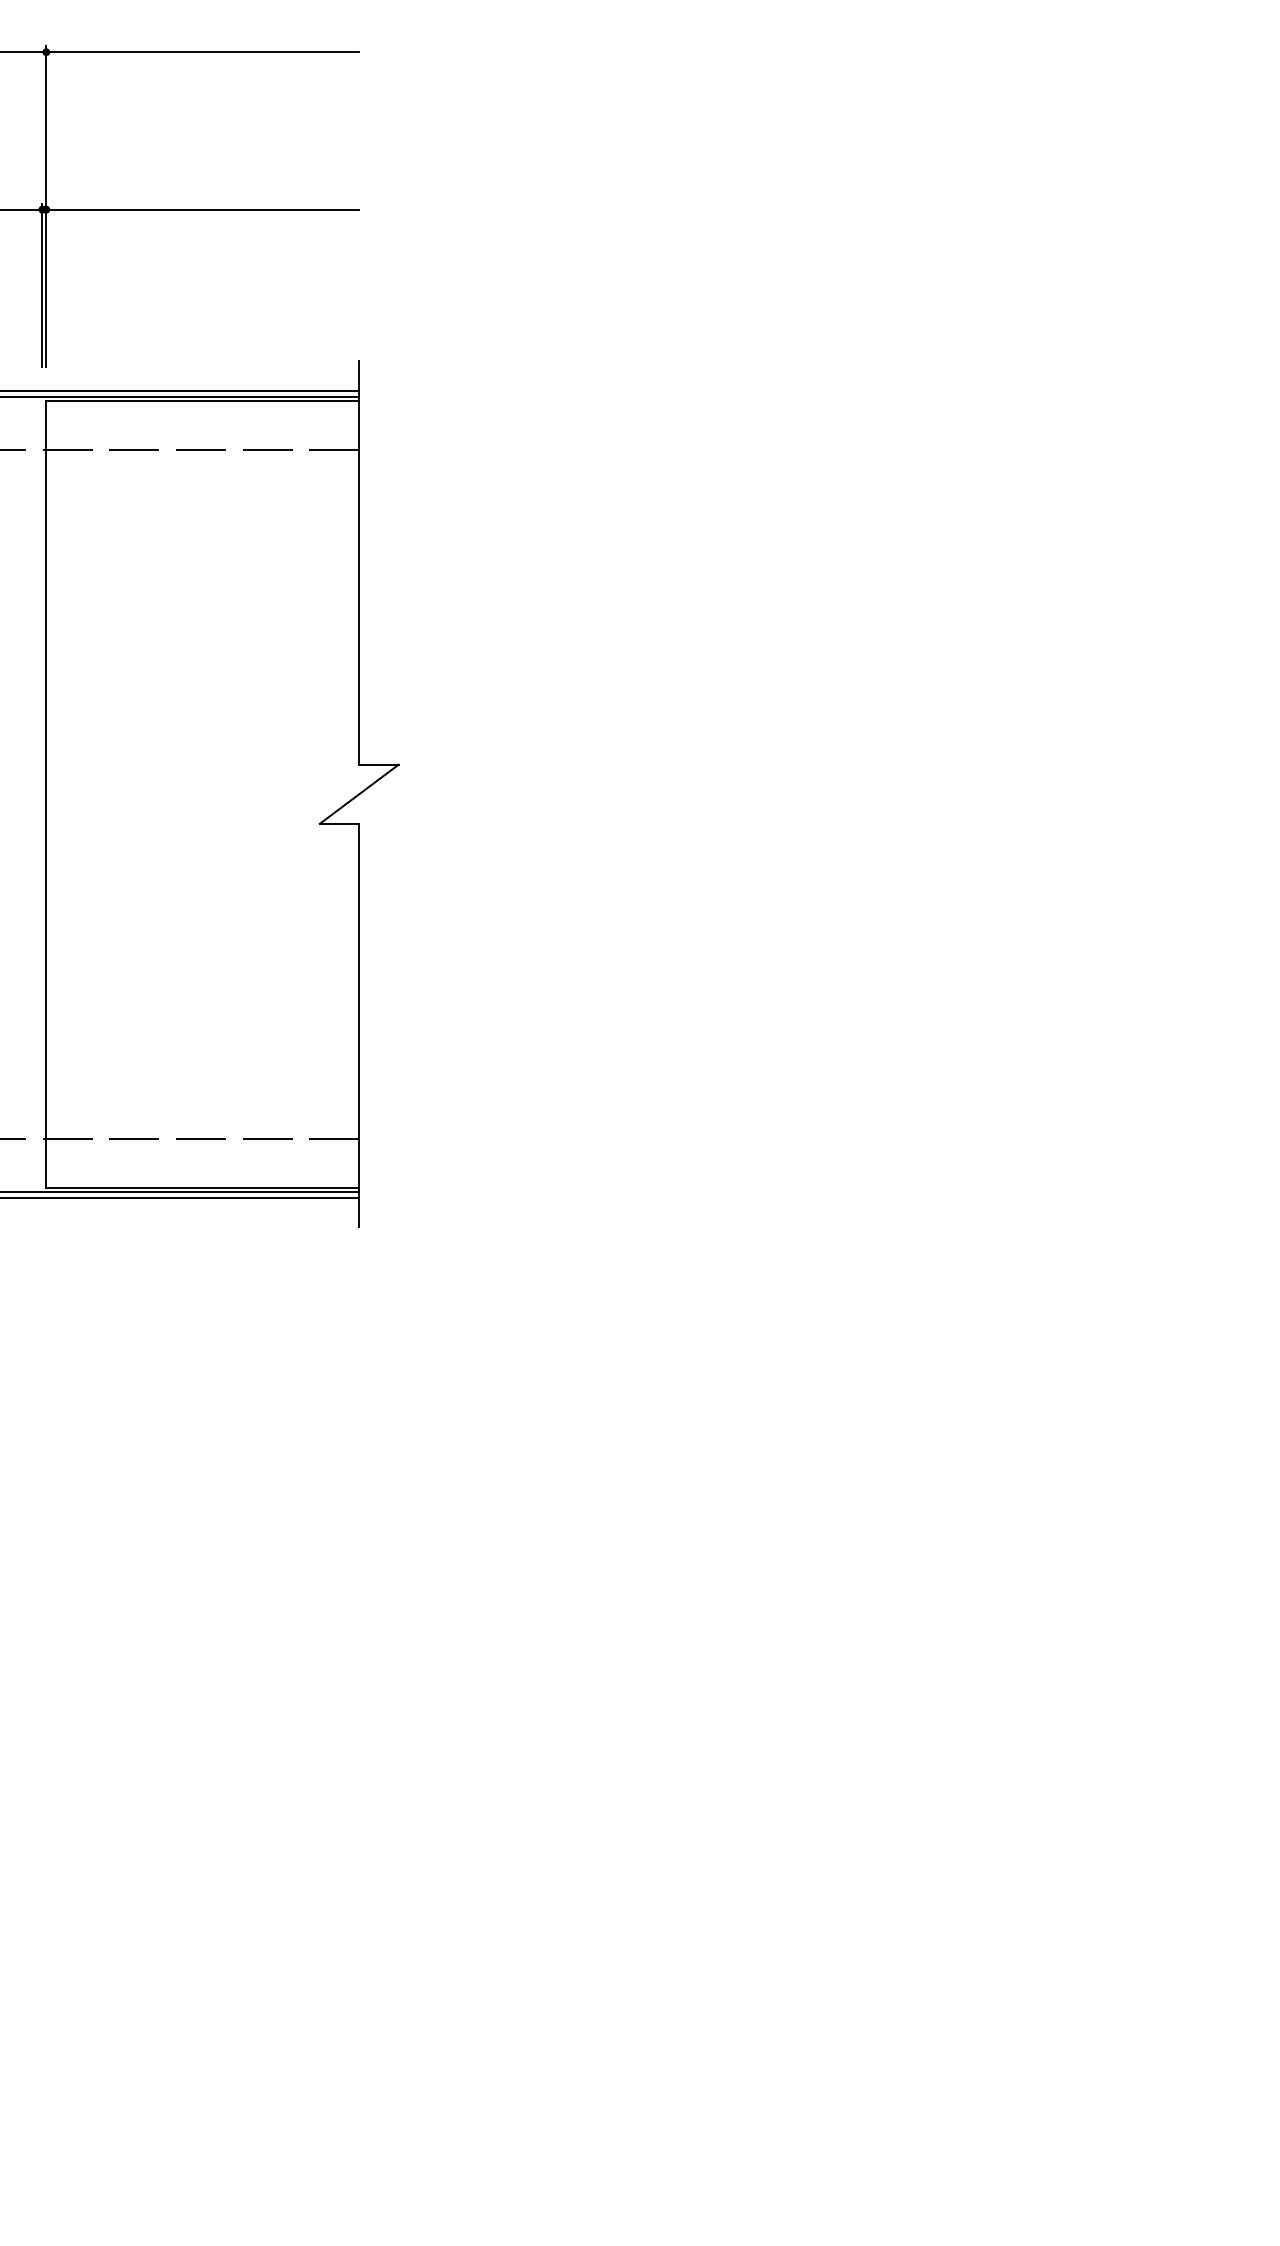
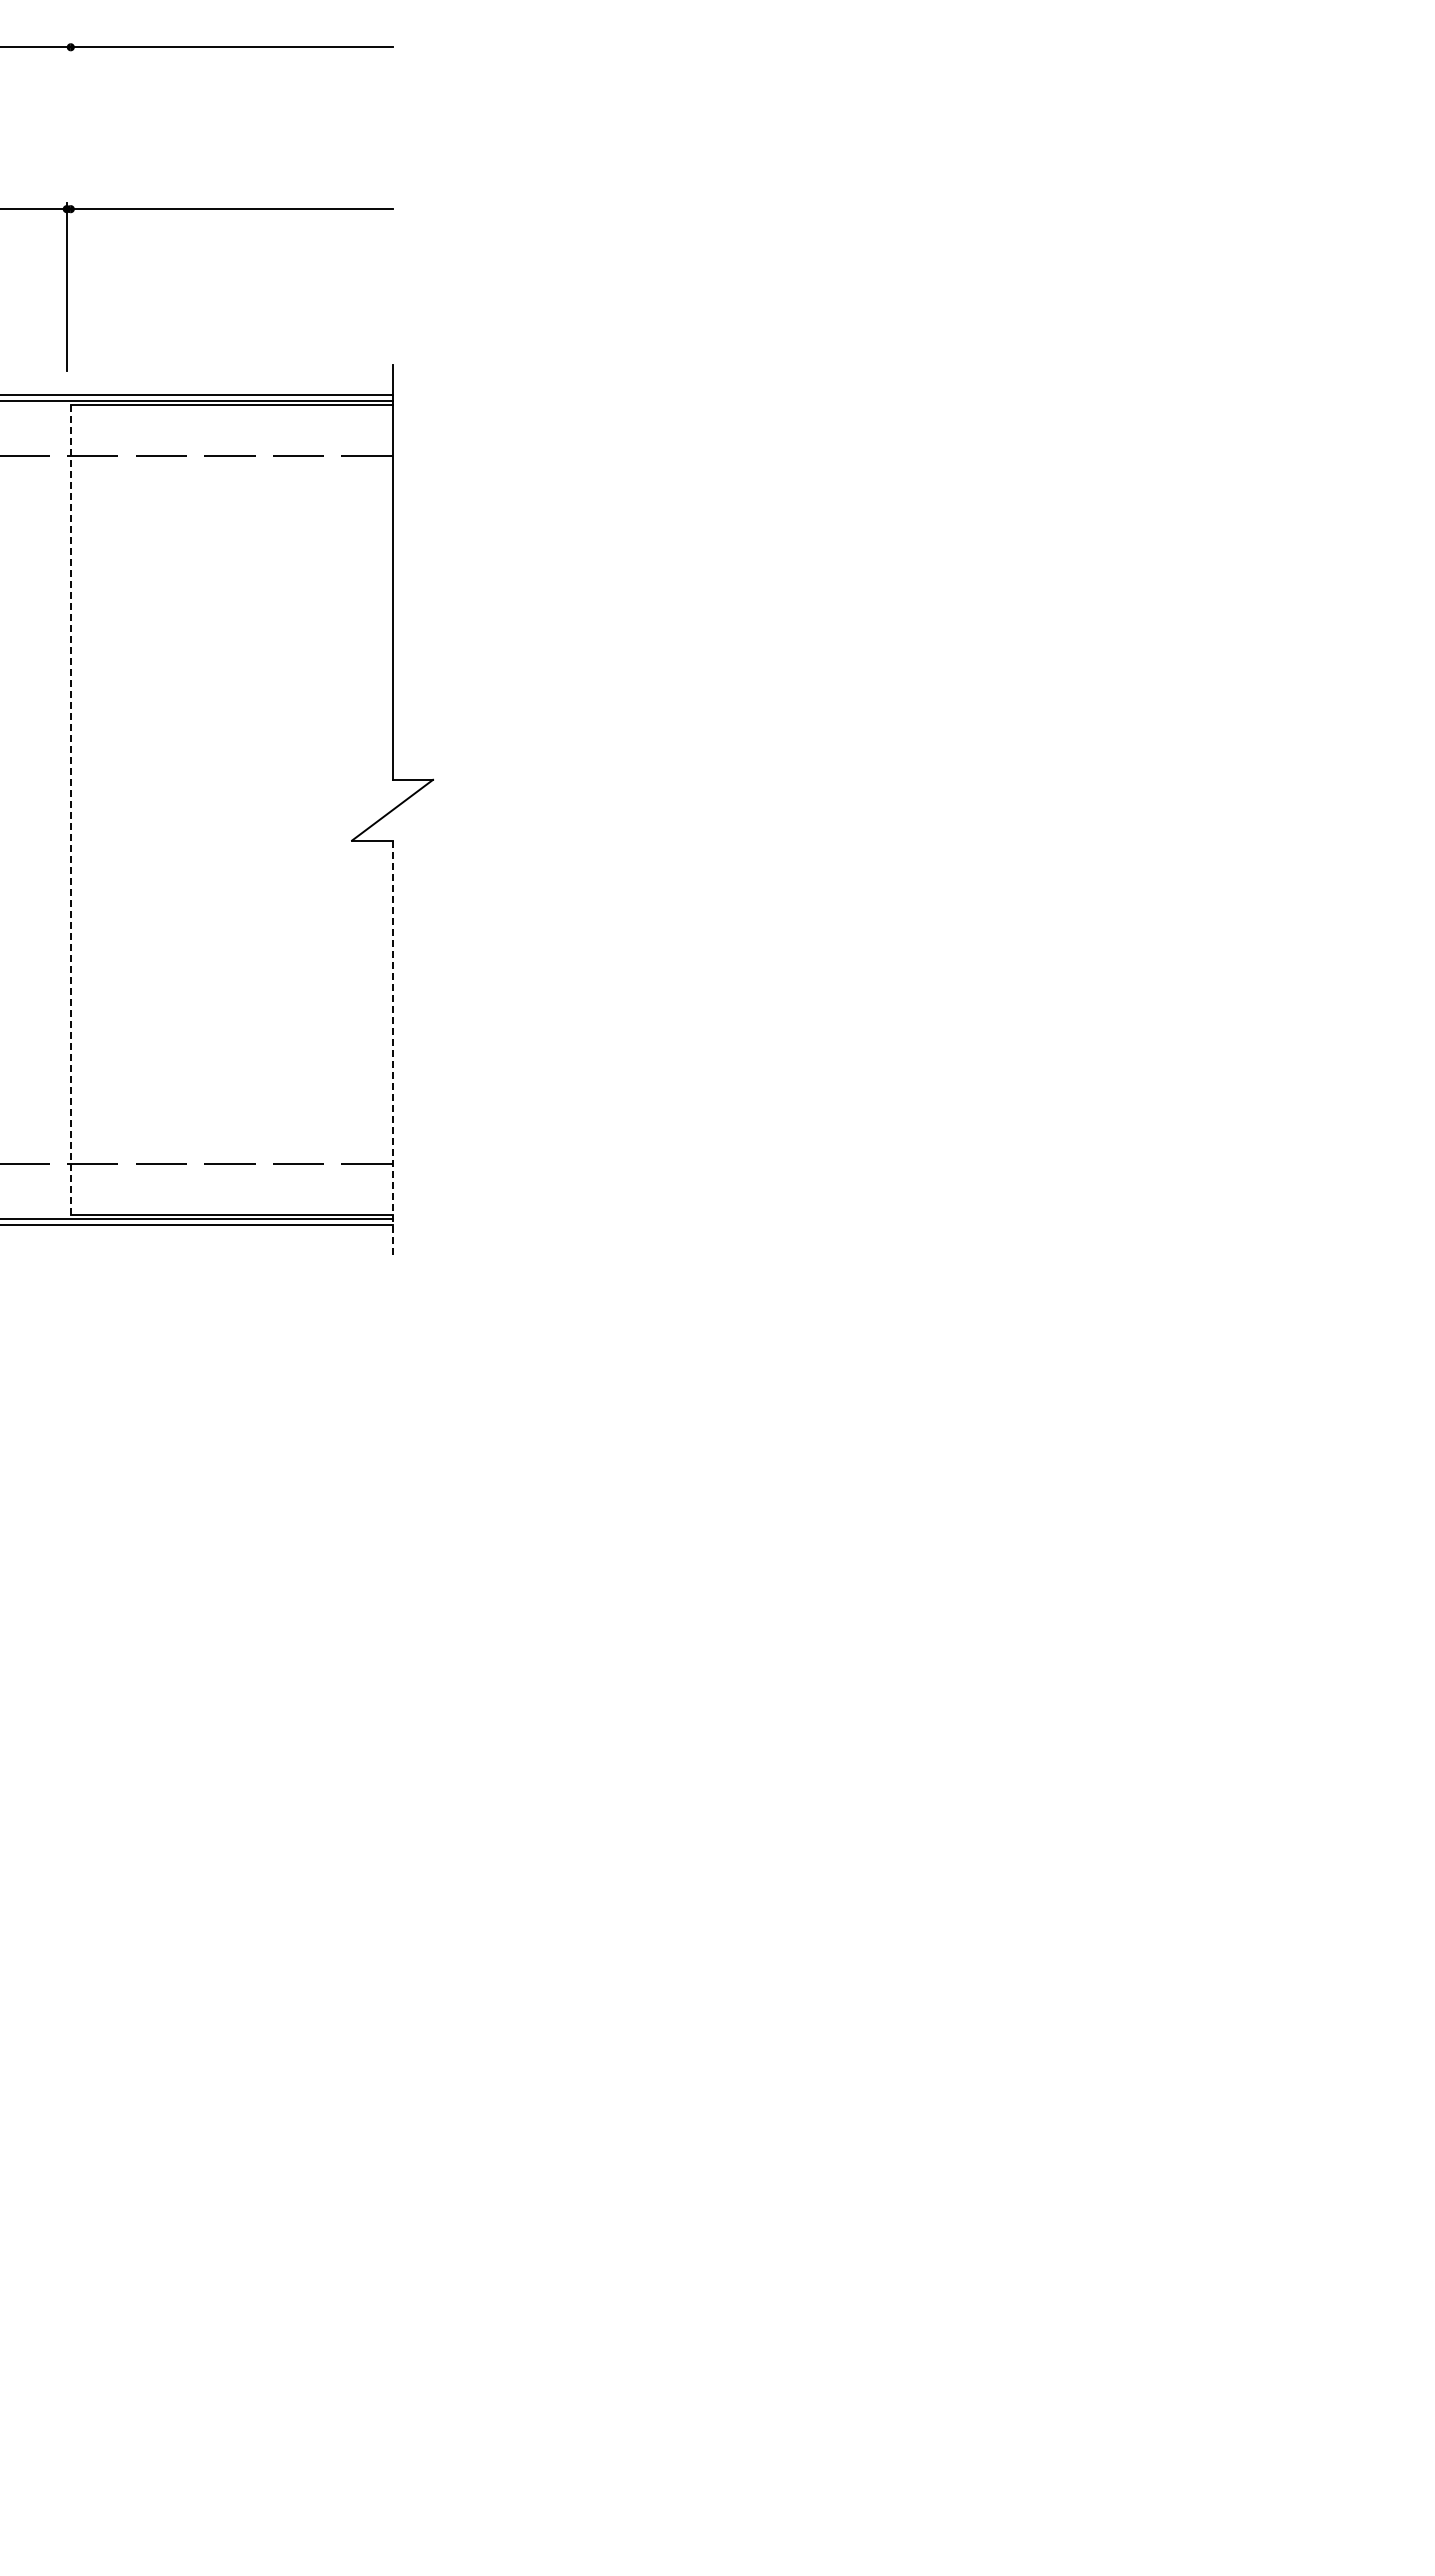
line: (46, 207) -> (70, 206), removed
line: (46, 794) -> (70, 810), solid -> dashed
line: (359, 1026) -> (392, 1048), solid -> dashed

